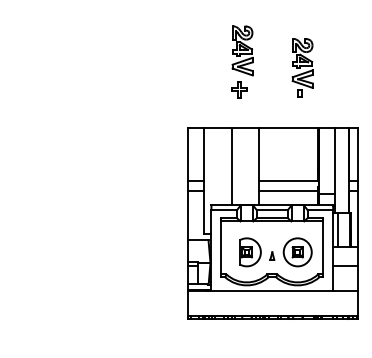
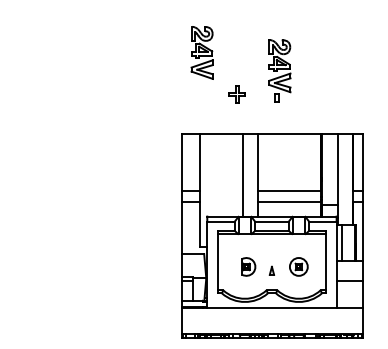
part: (242, 50) -> (202, 52), moved
part: (302, 67) -> (279, 70), moved
line: (231, 166) -> (242, 175), moved
part: (250, 252) -> (248, 267), size x0.6
part: (297, 252) -> (298, 267), size x0.6

